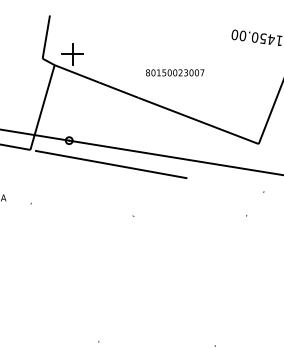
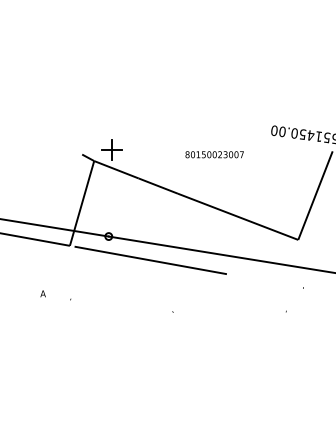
line: (45, 36) -> (85, 132), removed
text: (174, 72) -> (214, 154), moved

